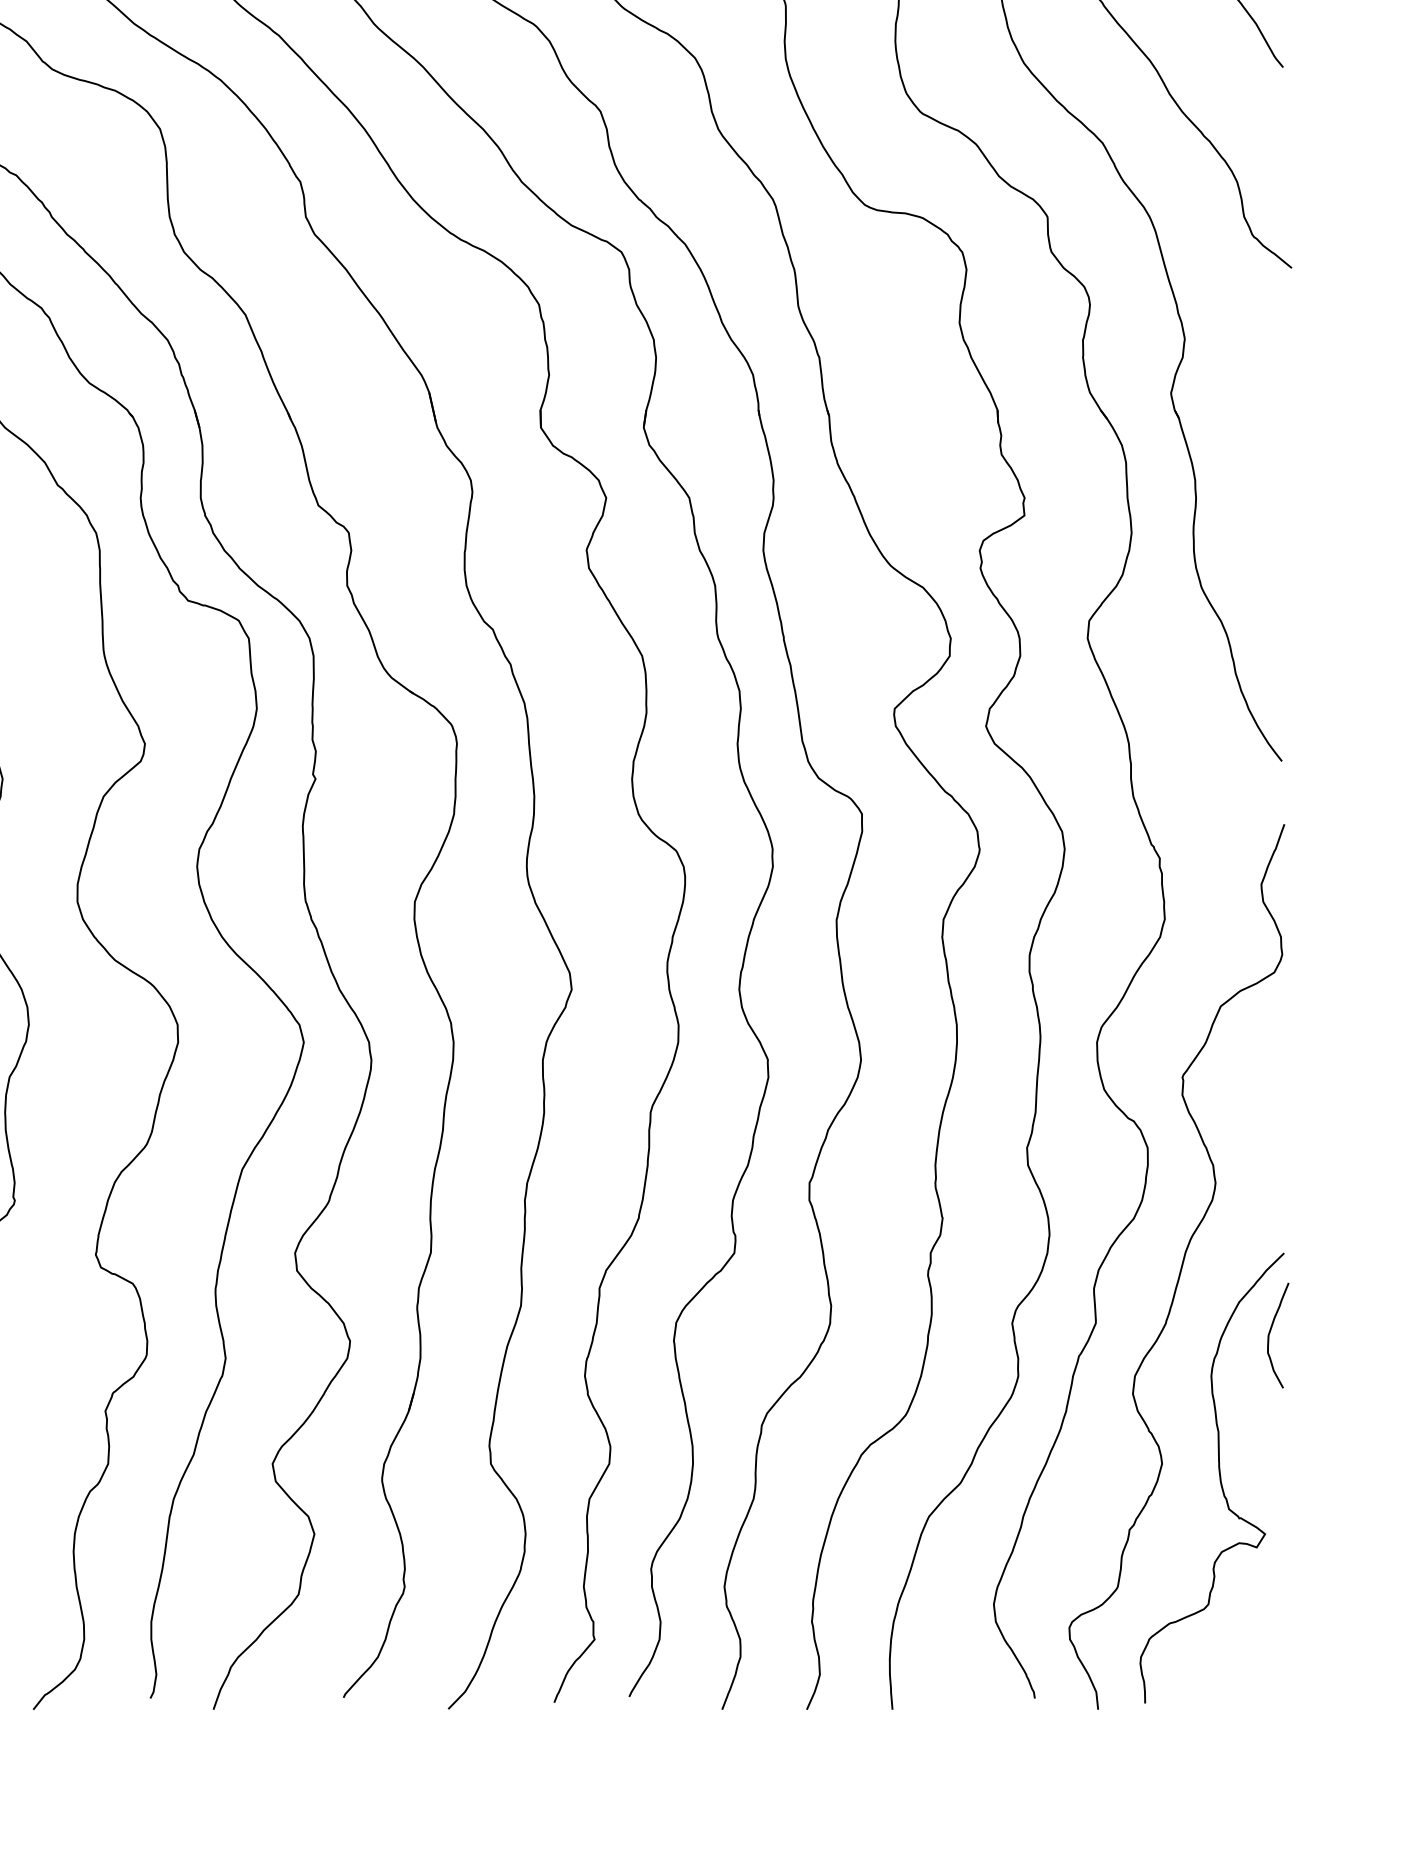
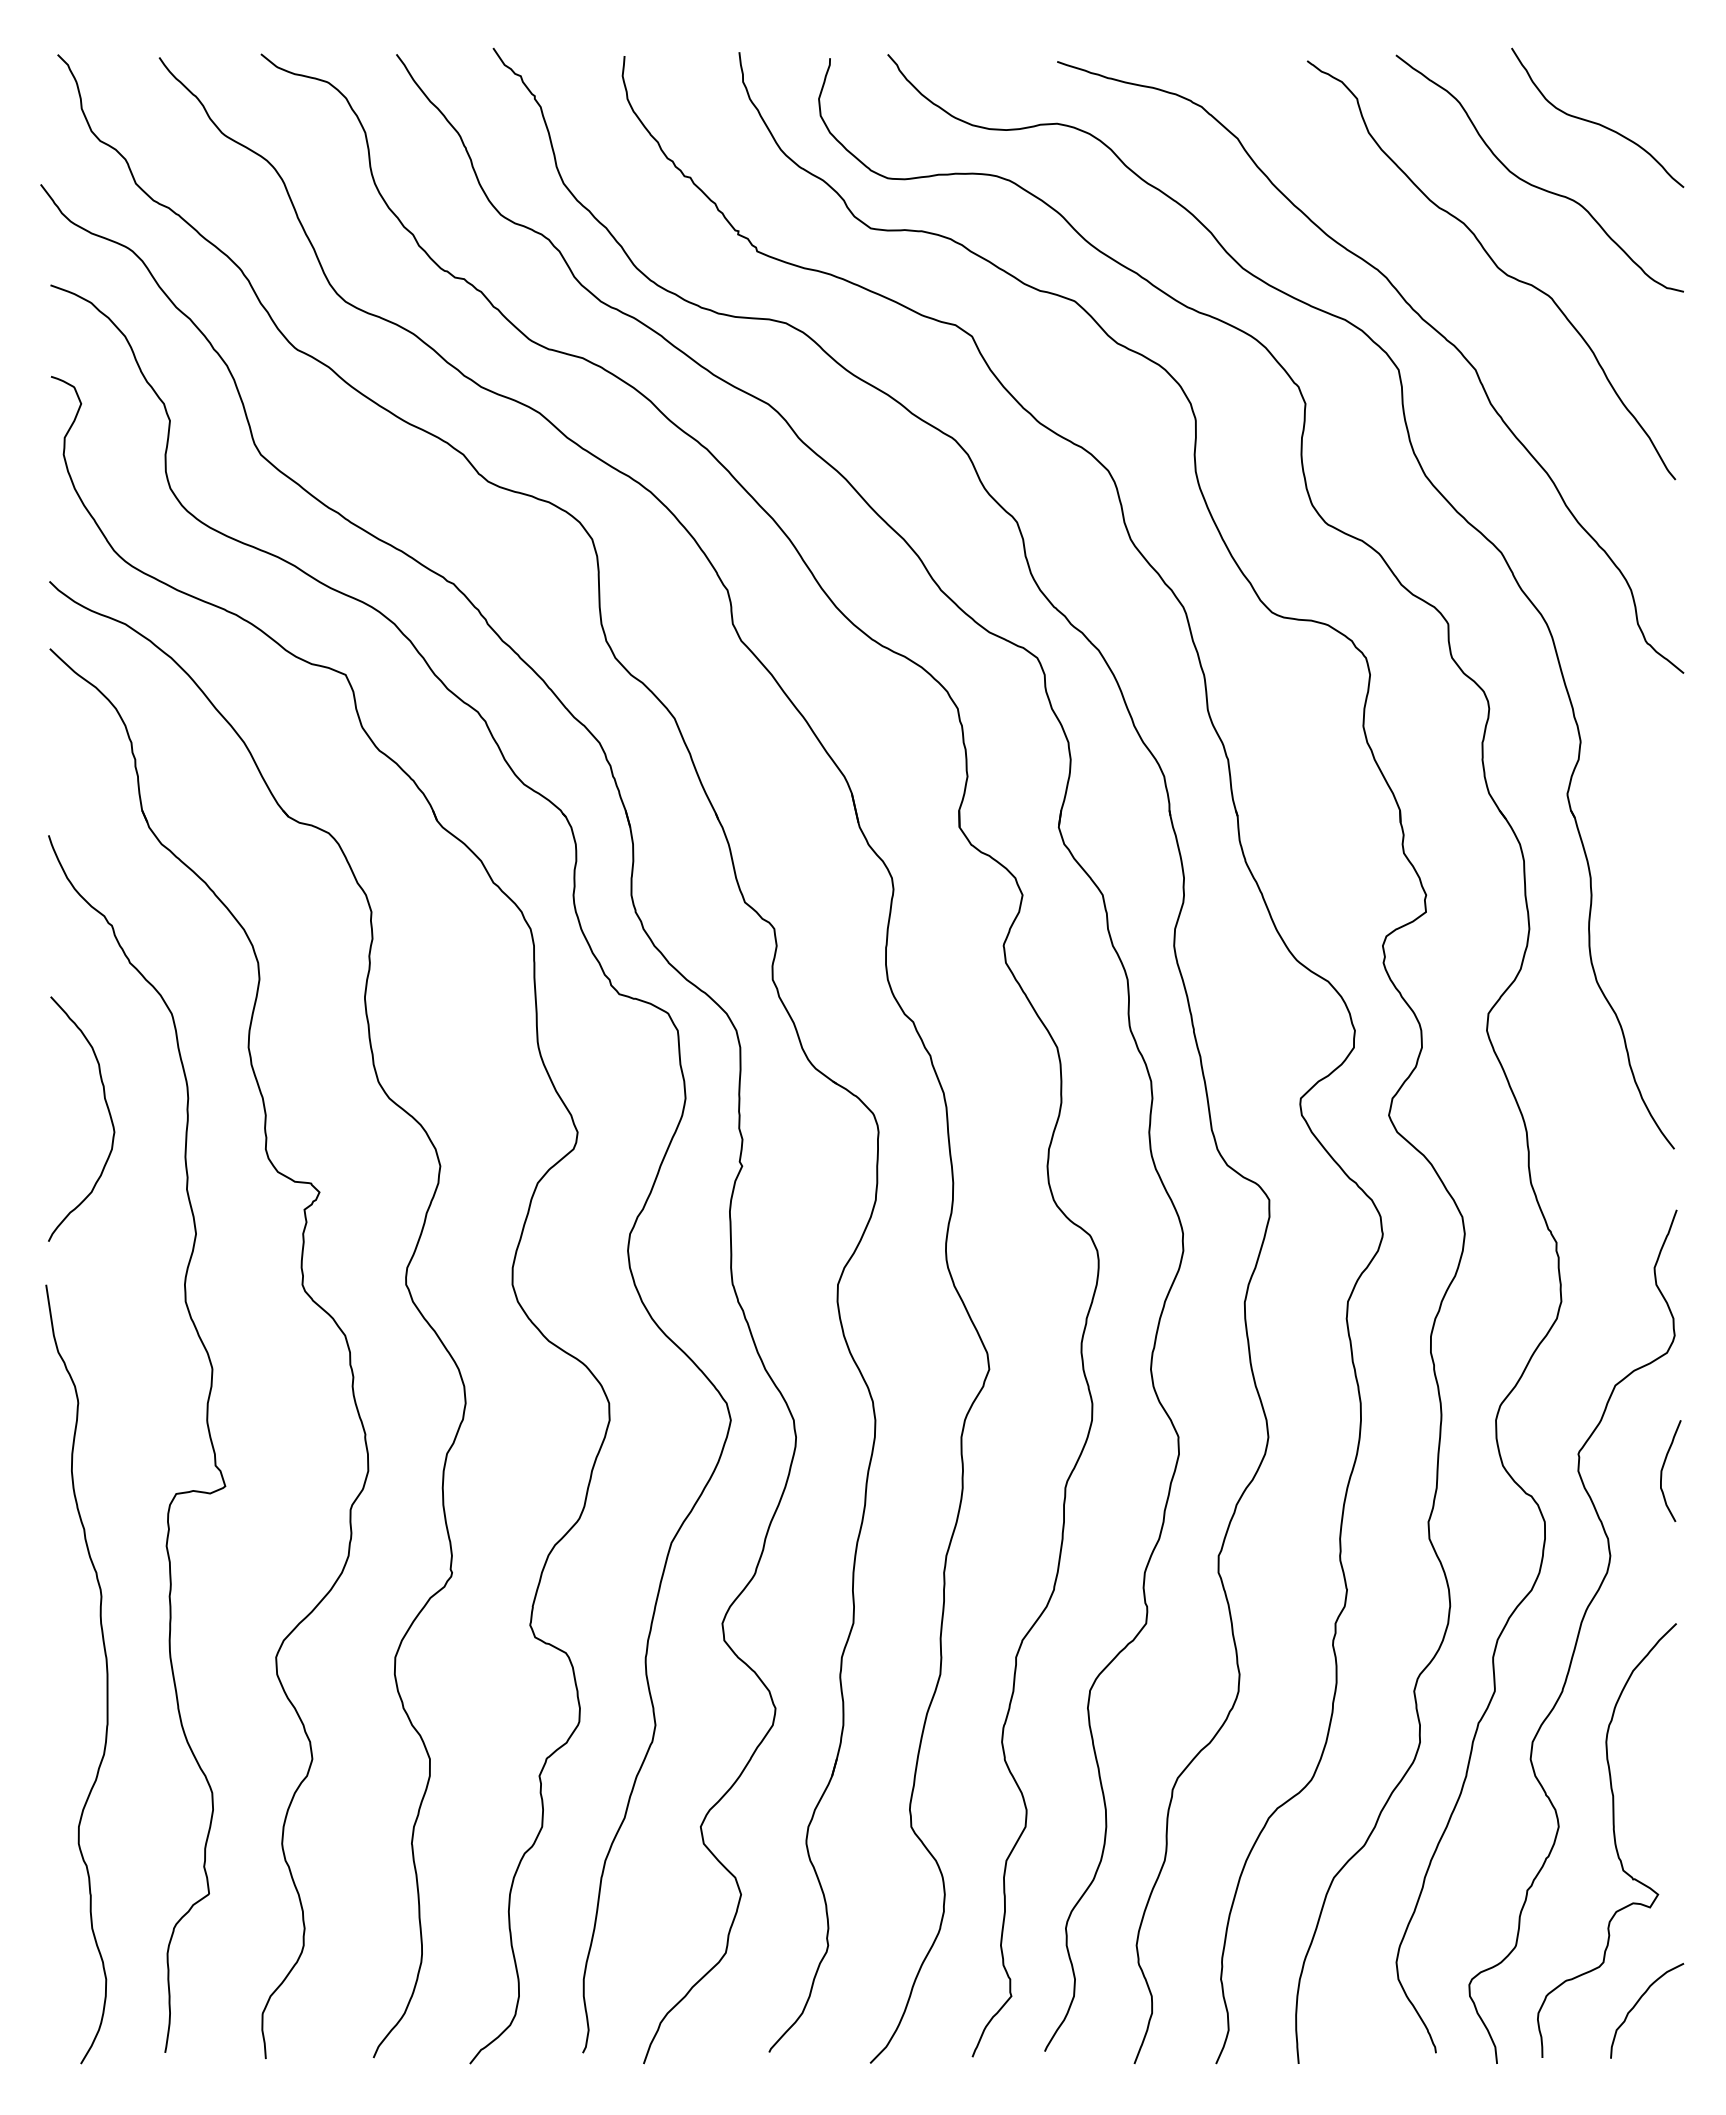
curve: (1270, 1332) -> (1663, 1468), moved
curve: (1245, 1644) -> (1639, 2001), added

